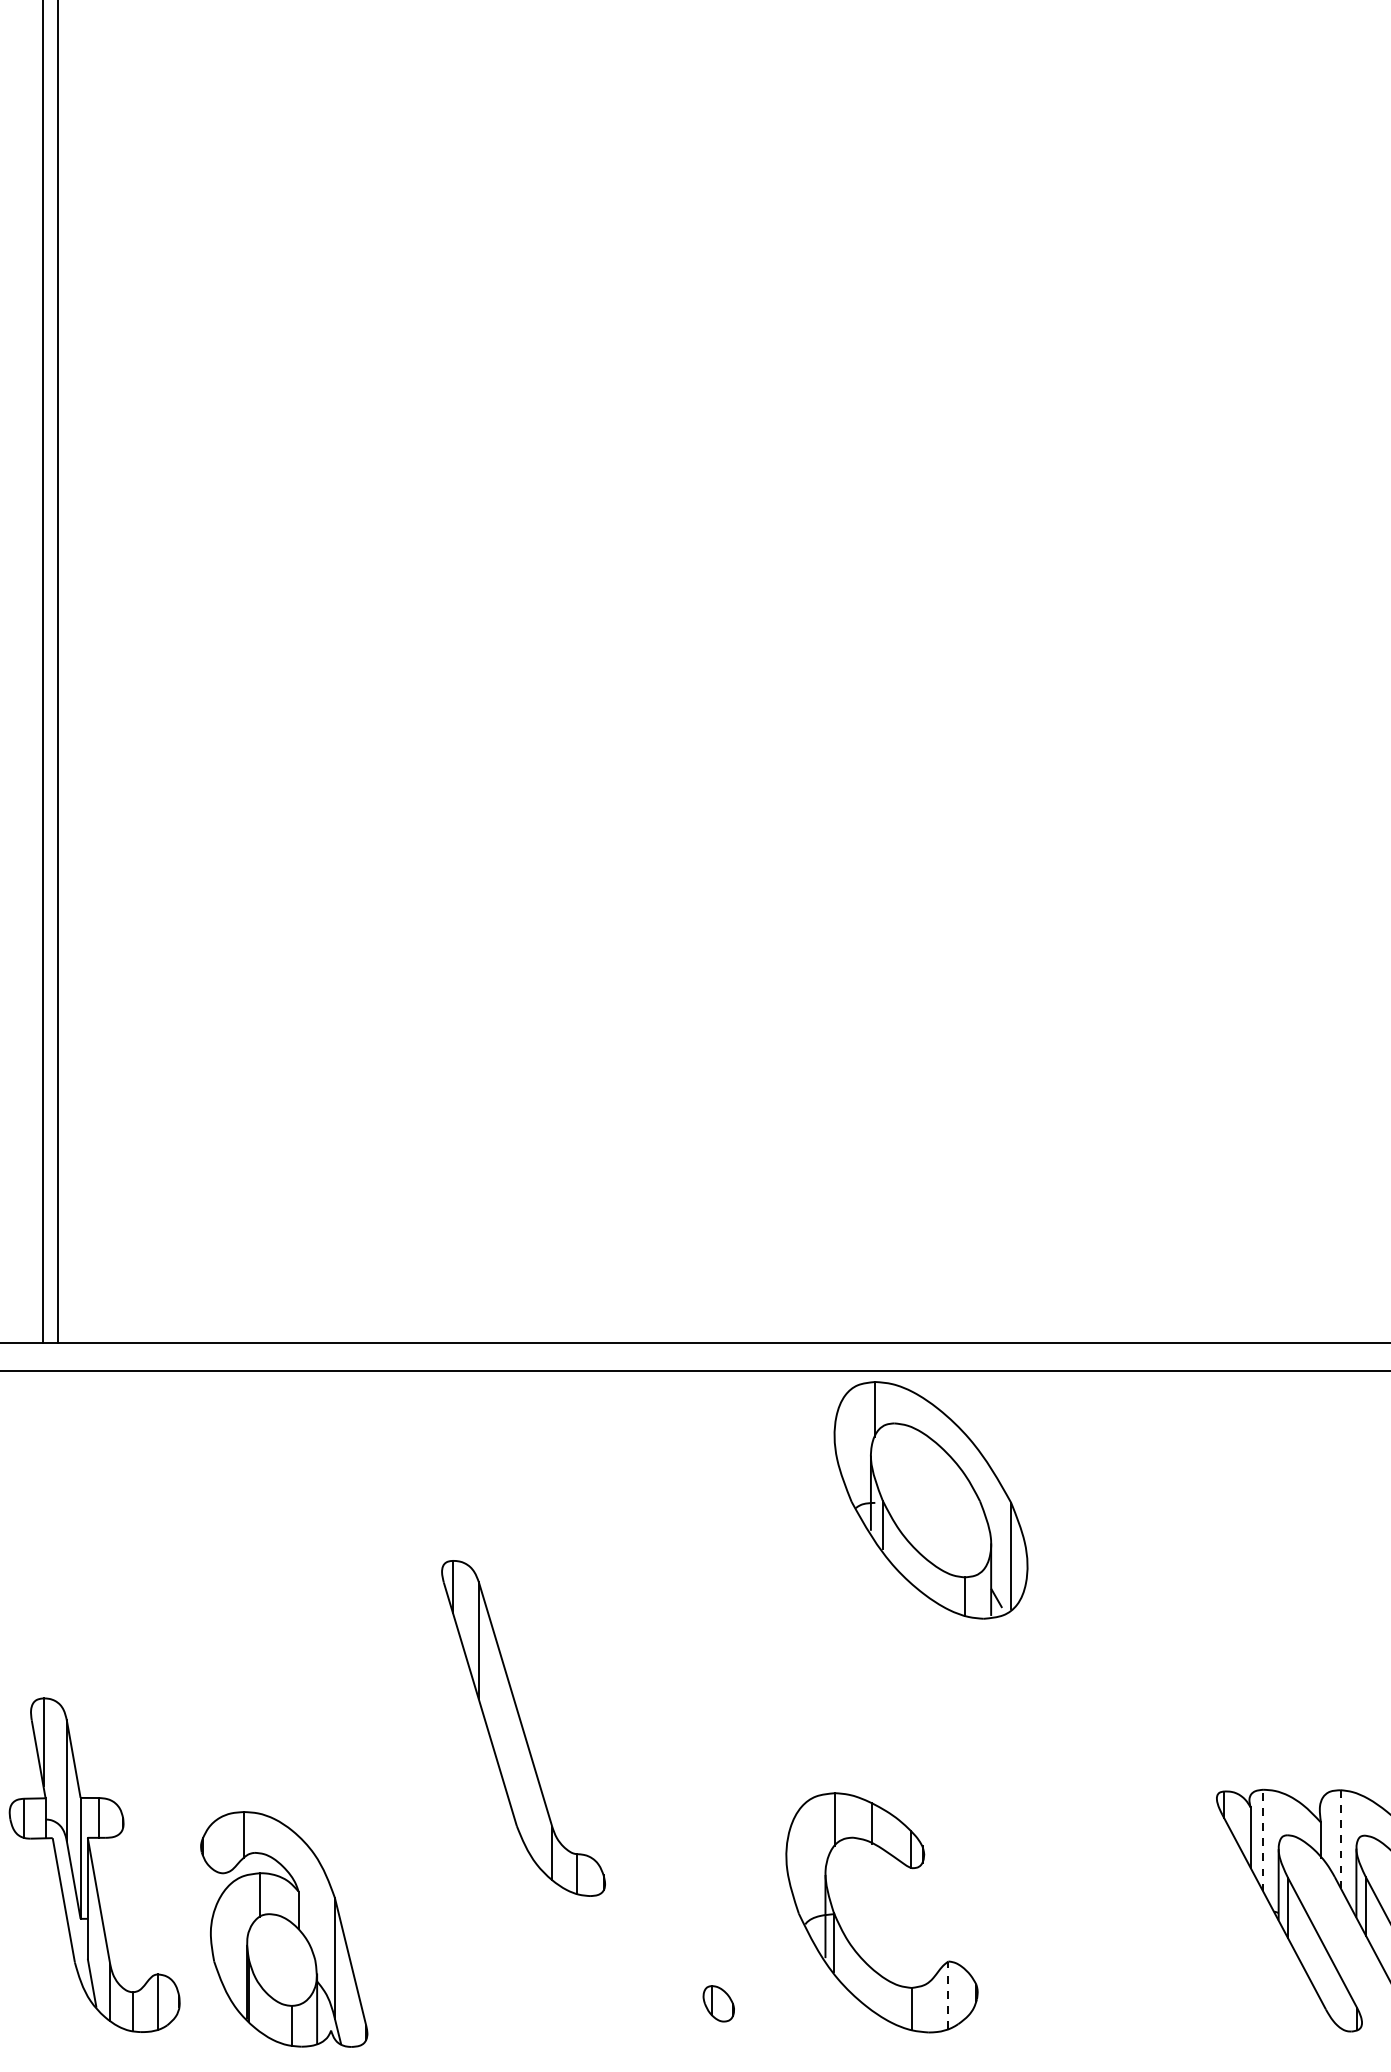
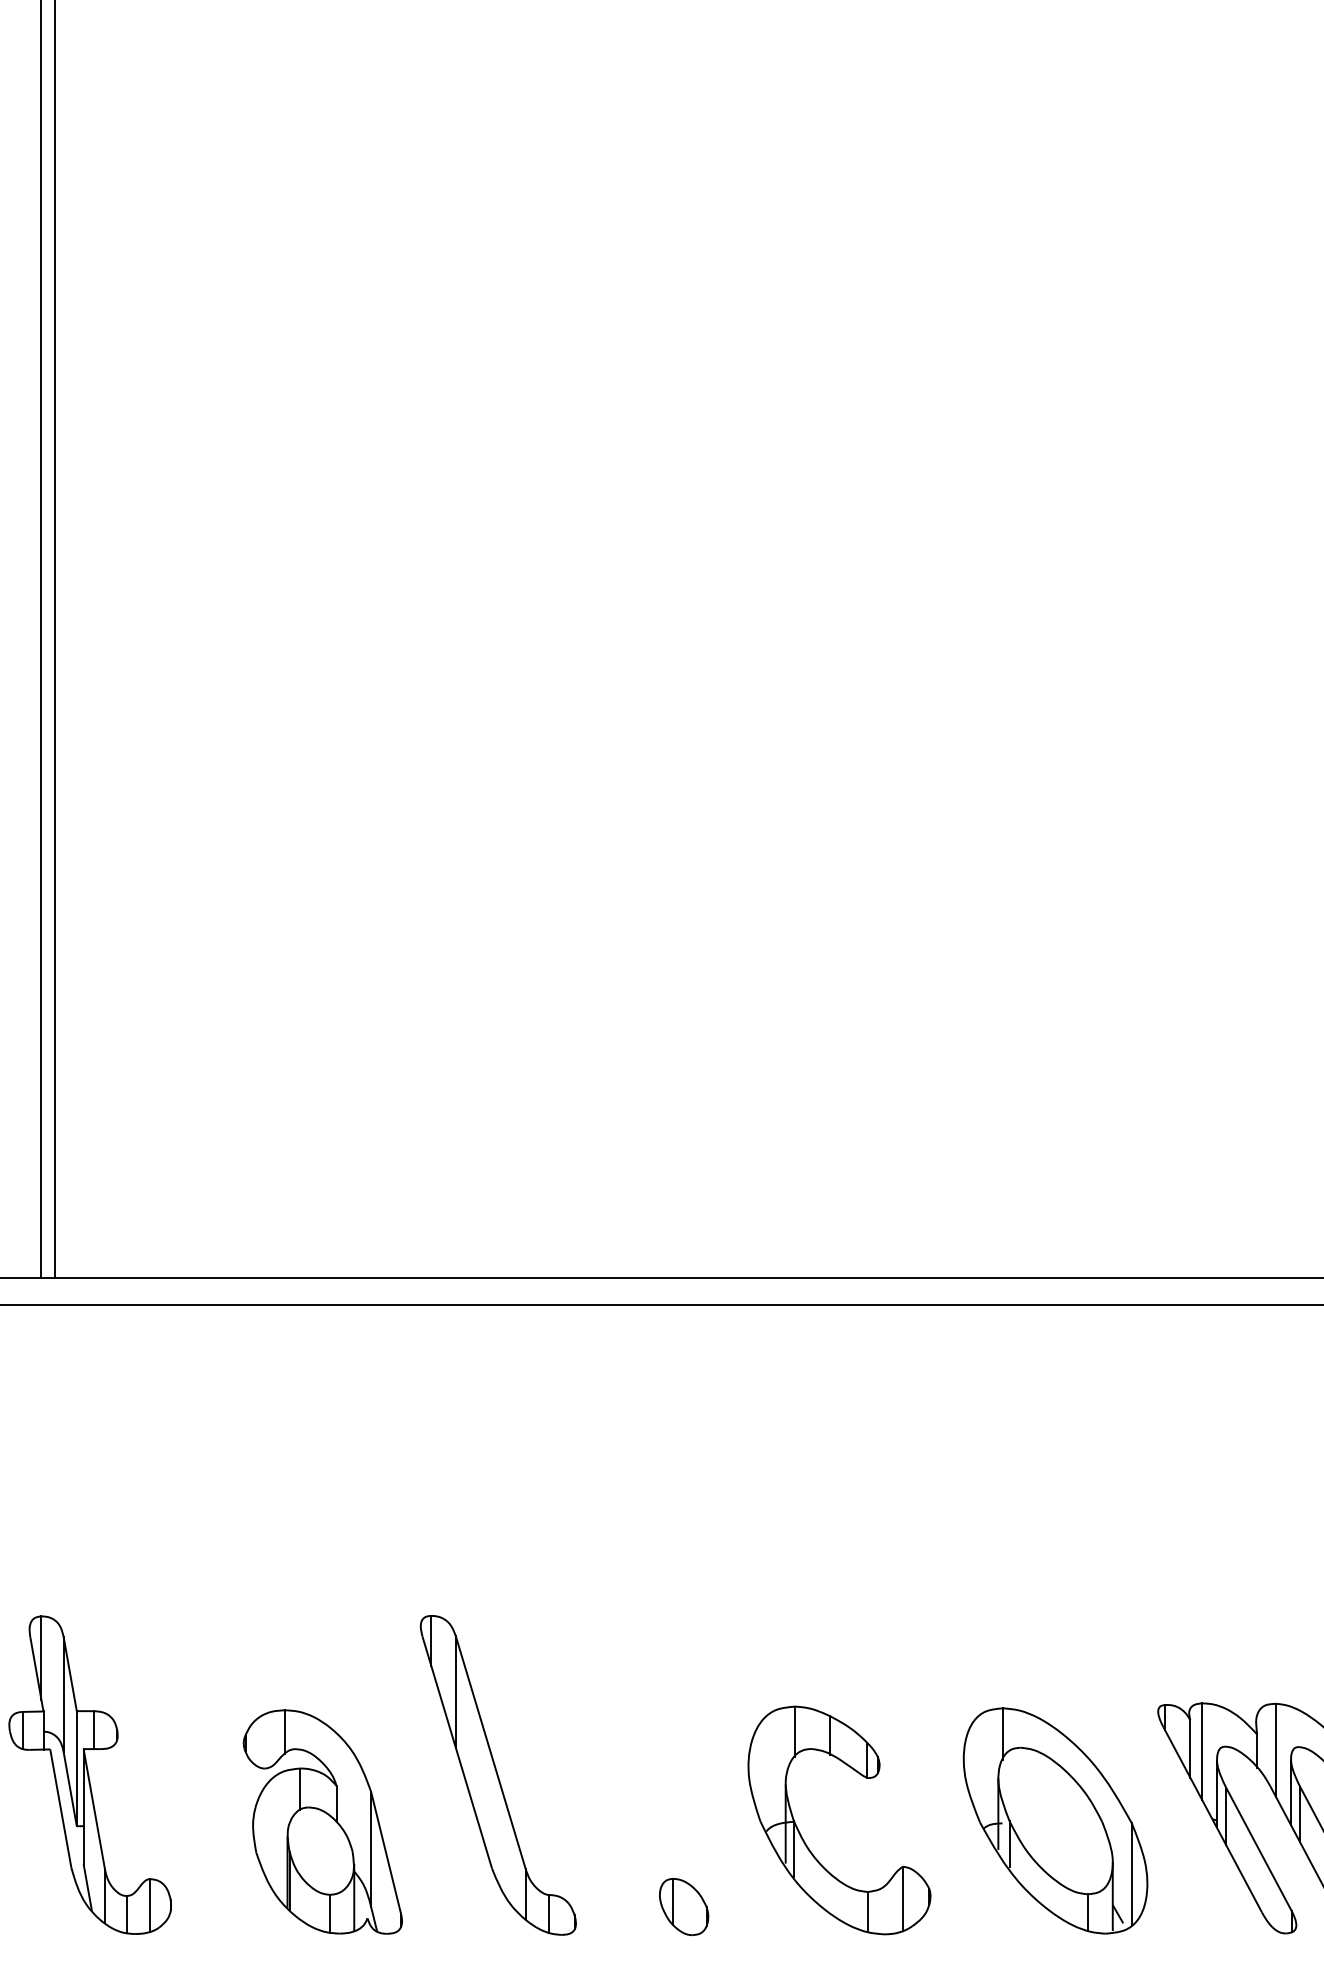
part: (930, 1500) -> (1055, 1821), moved
part: (523, 1728) -> (498, 1775), moved
line: (1340, 1838) -> (1275, 1749), dashed -> solid
line: (1263, 1840) -> (1202, 1751), dashed -> solid
part: (284, 1929) -> (323, 1822), moved
line: (948, 1995) -> (902, 1899), dashed -> solid
part: (718, 2003) -> (683, 1906), size x1.67

